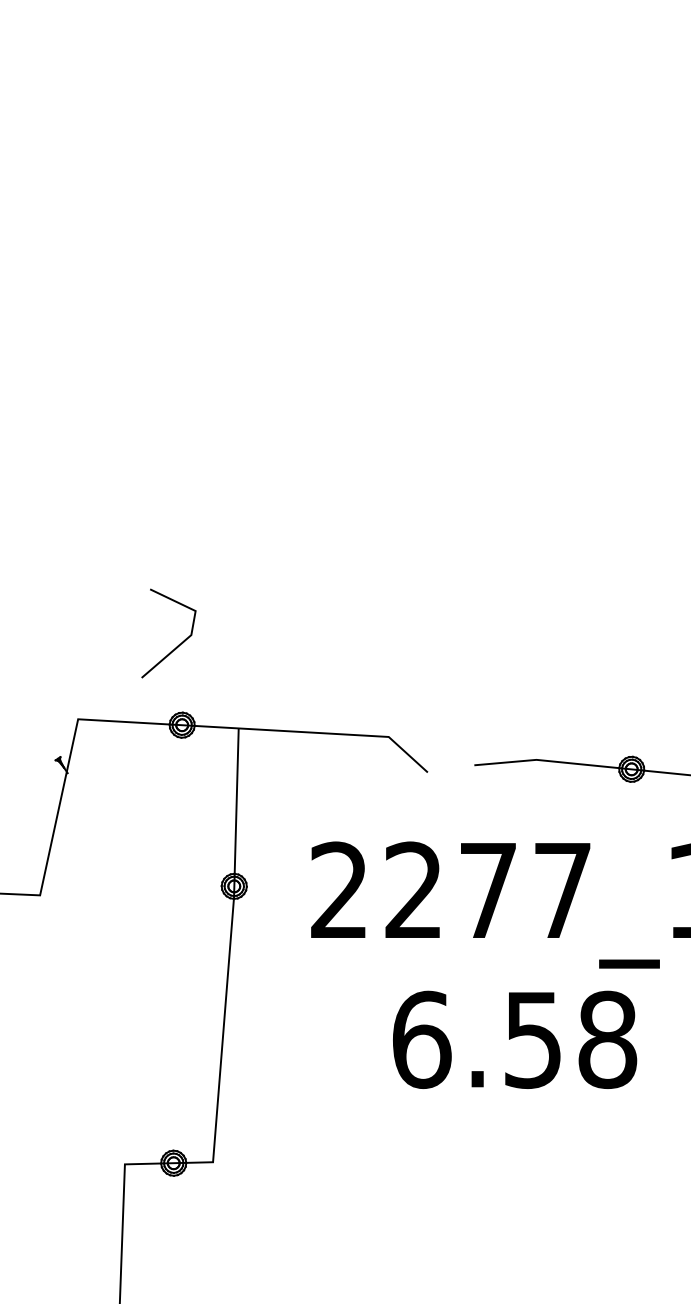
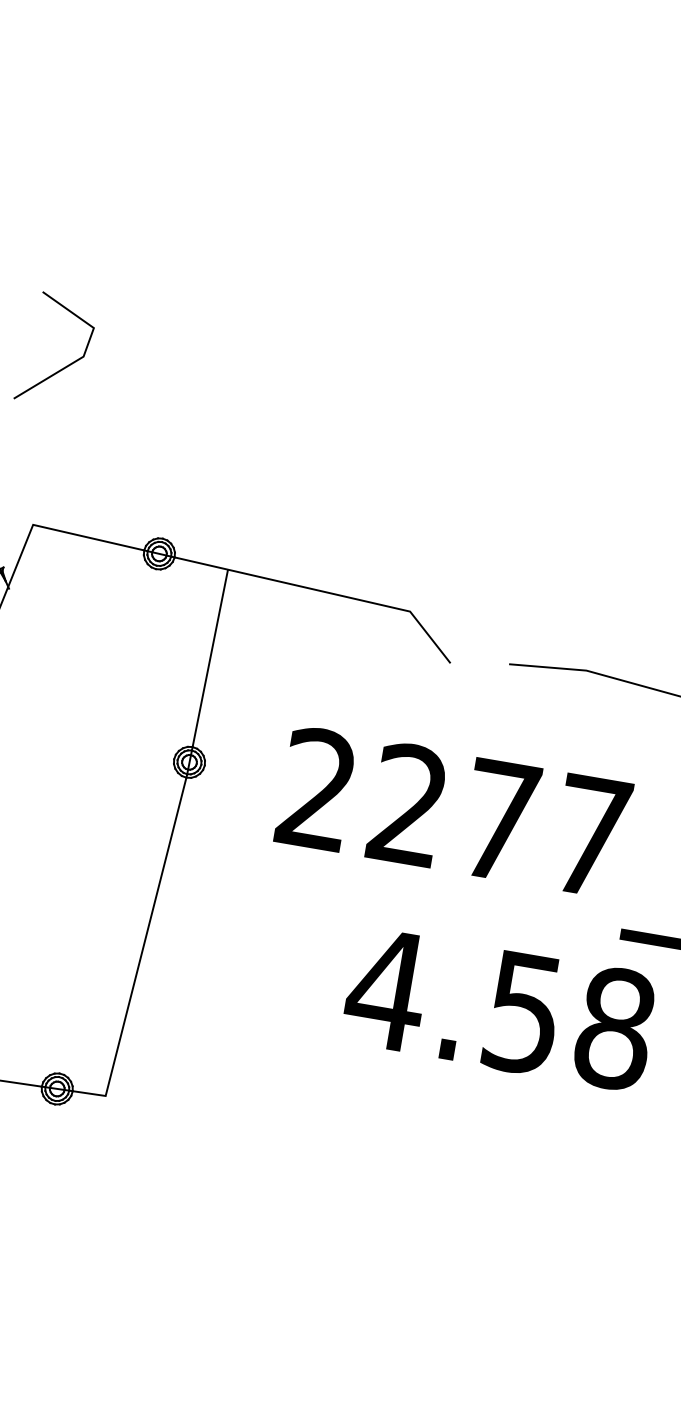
line: (178, 644) -> (65, 365), moved
text: (421, 1039) -> (386, 989), 6.58 -> 4.58

